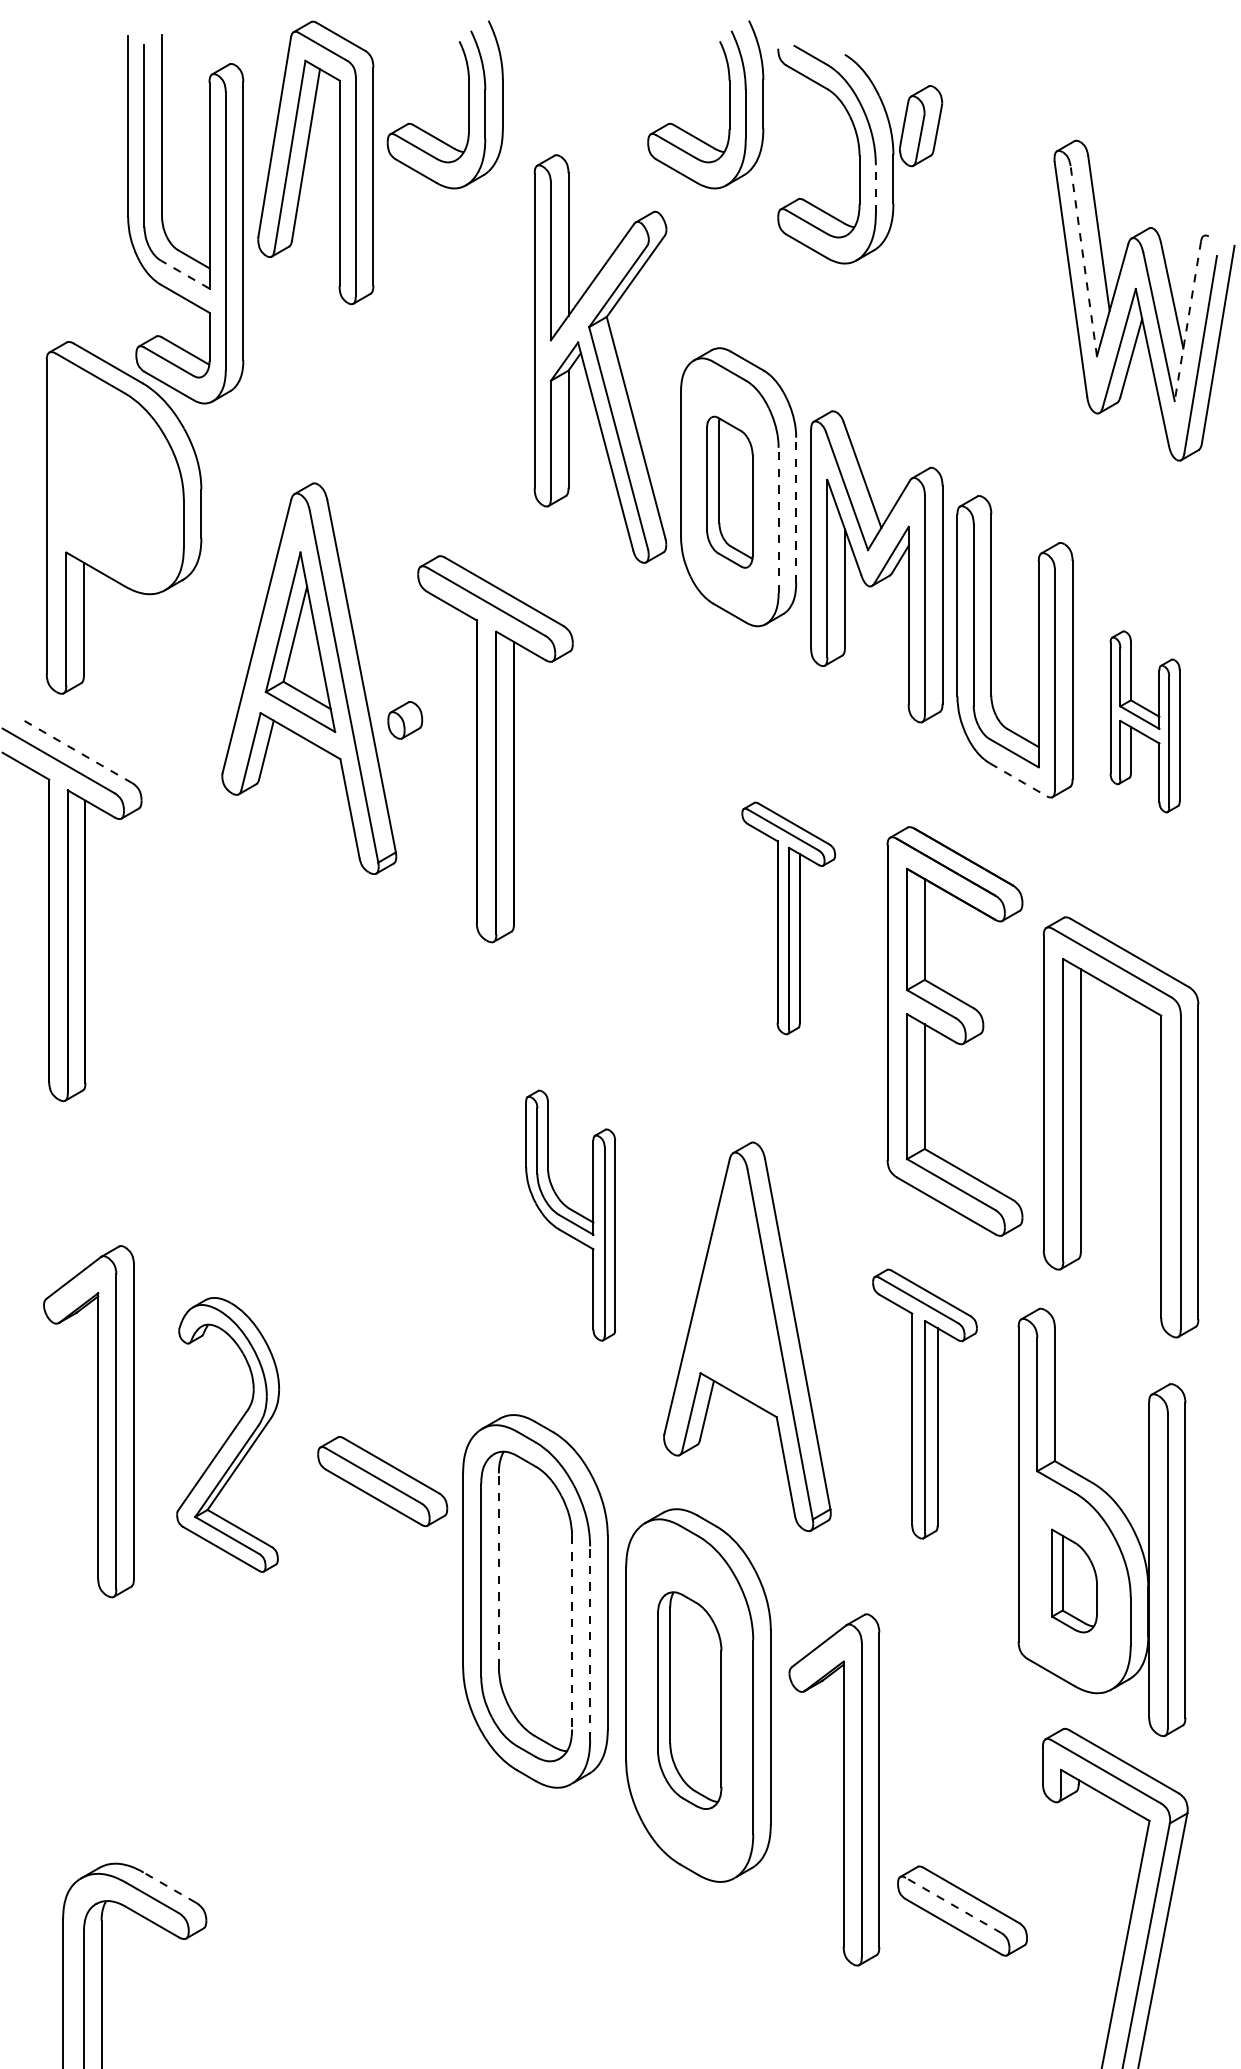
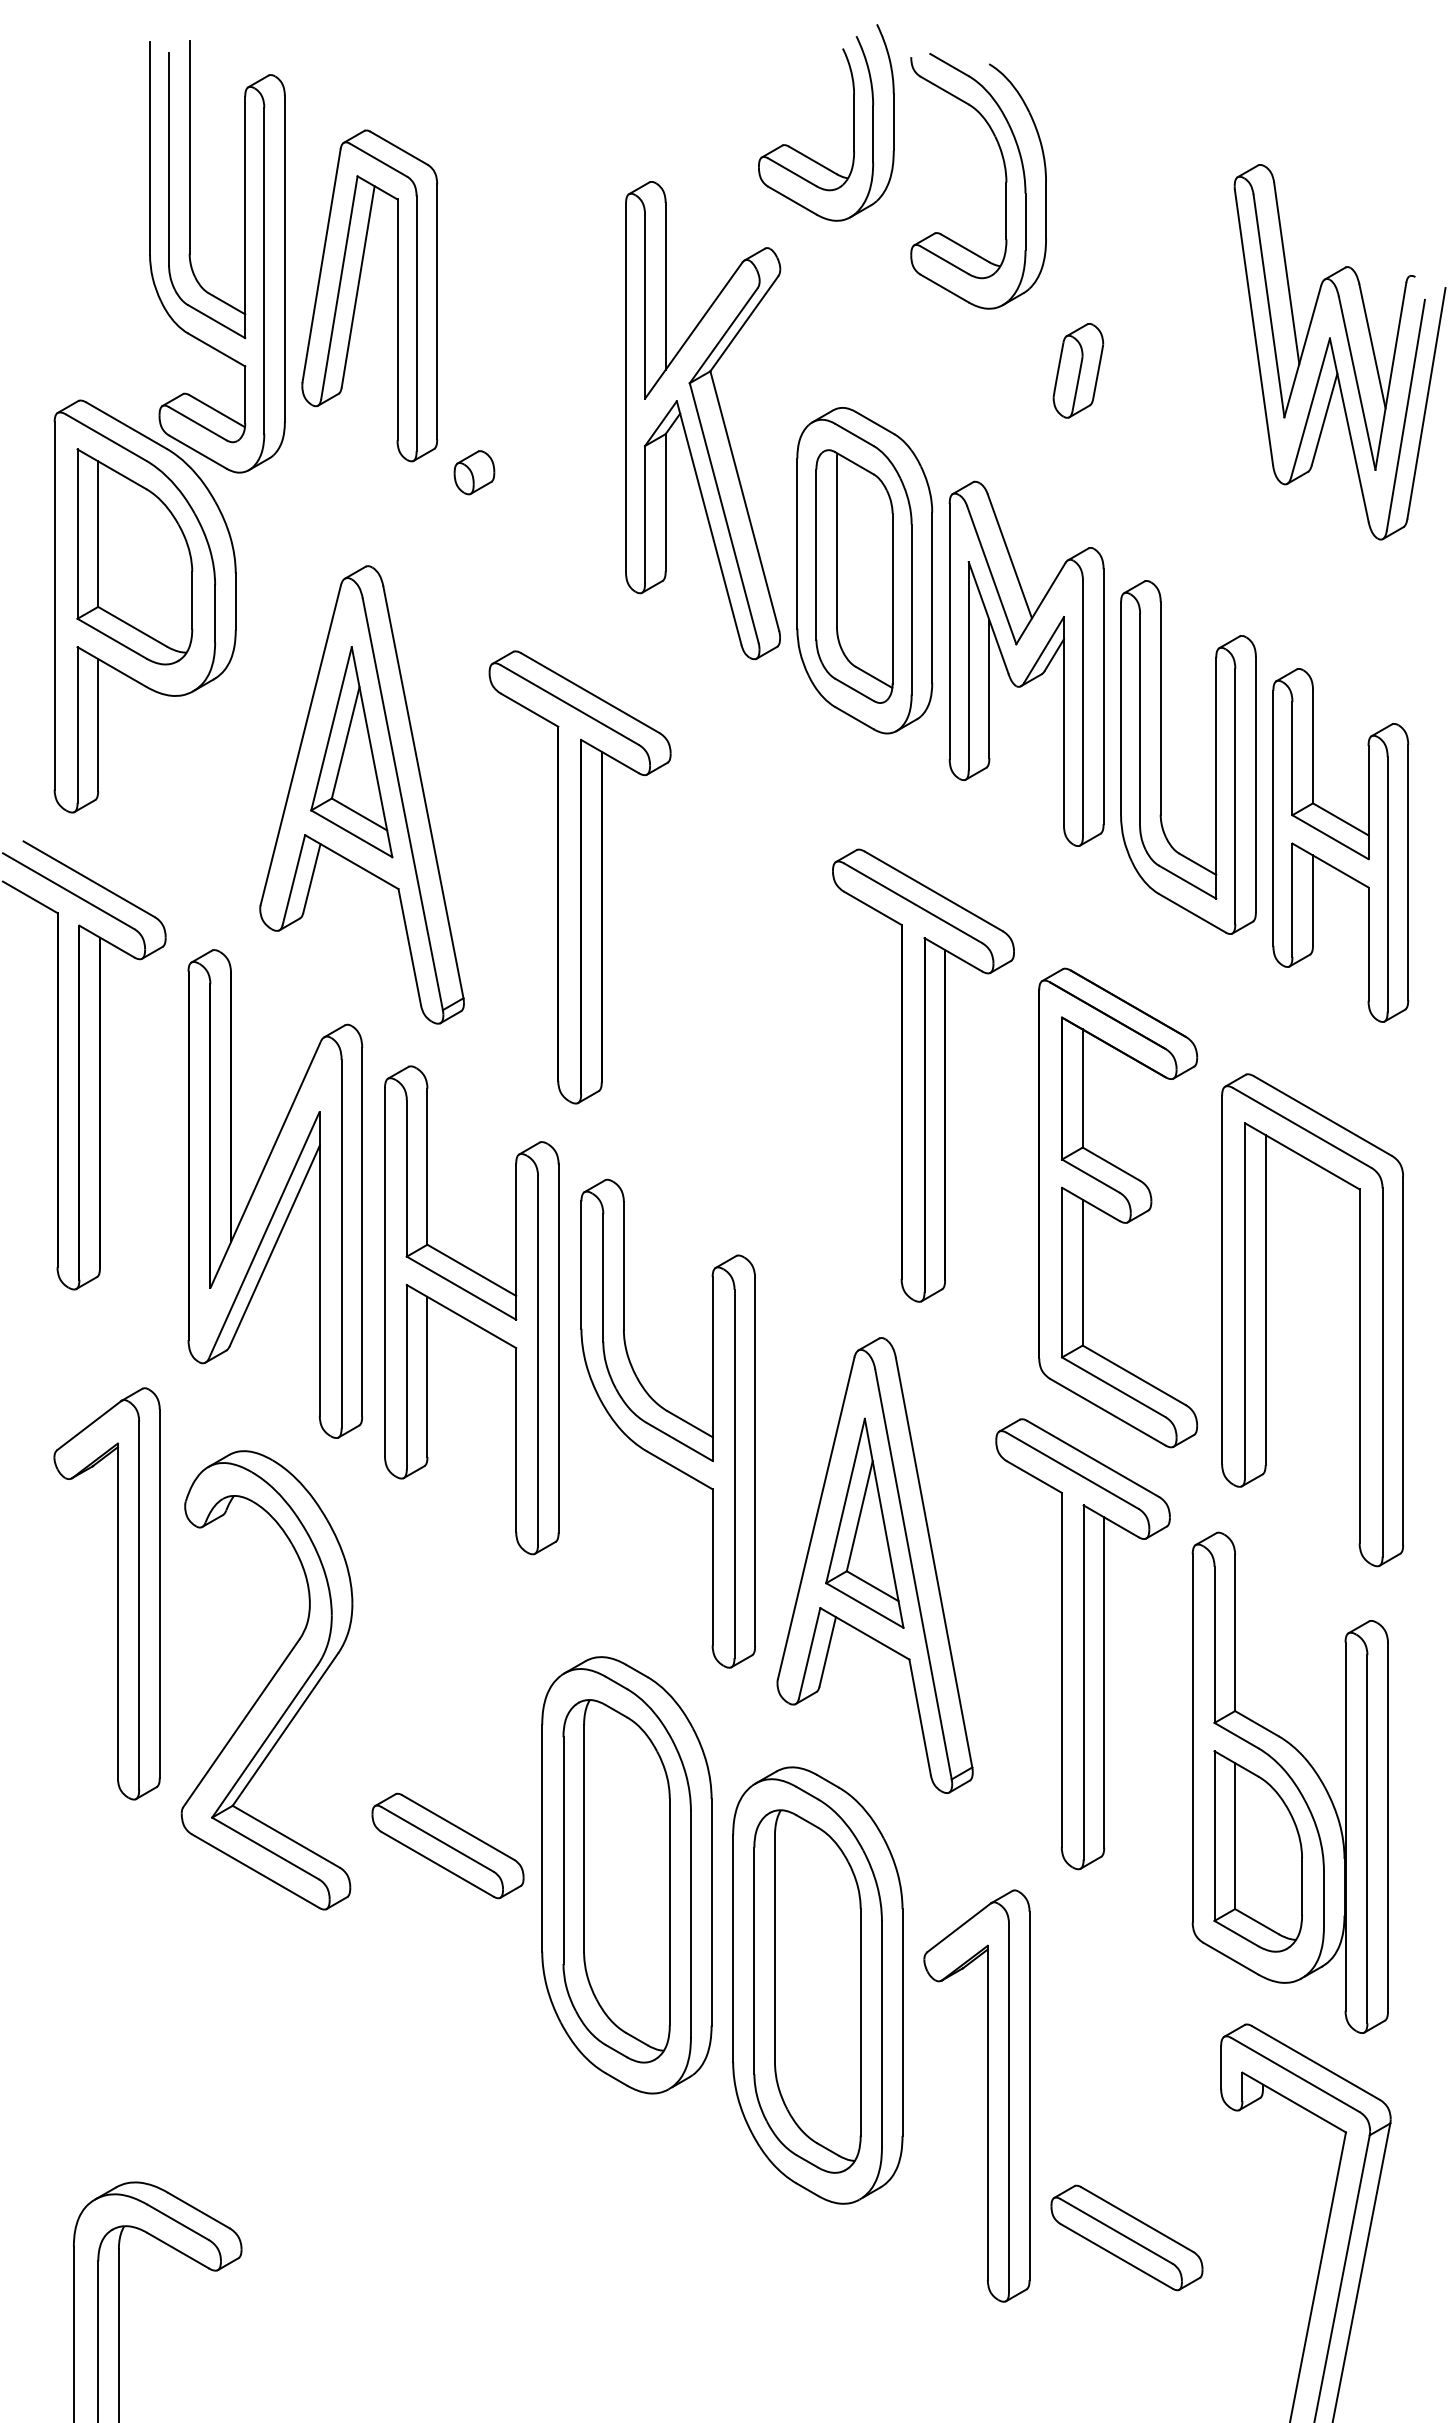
part: (468, 104) -> (548, 122), removed
part: (921, 125) -> (1078, 370), moved
part: (306, 160) -> (358, 292), moved
line: (875, 189) -> (1025, 221), dashed -> solid
line: (1083, 260) -> (1268, 305), dashed -> solid
line: (184, 274) -> (216, 321), dashed -> solid
line: (1187, 321) -> (1390, 376), dashed -> solid
part: (114, 475) -> (134, 556), added
part: (729, 492) -> (854, 576), size x1.43
line: (796, 510) -> (932, 597), dashed -> solid
line: (778, 520) -> (911, 609), dashed -> solid
part: (405, 720) -> (474, 472), moved
part: (1144, 721) -> (1340, 845), size x1.67
line: (76, 750) -> (89, 879), dashed -> solid
line: (1018, 780) -> (1192, 913), dashed -> solid
part: (788, 918) -> (923, 1075), size x1.67
part: (235, 1019) -> (275, 1193), added
part: (402, 1119) -> (471, 1310), added
part: (570, 1215) -> (667, 1423), size x1.67
part: (738, 1300) -> (864, 1522), added
part: (924, 1404) -> (1082, 1644), size x1.43
part: (97, 1421) -> (117, 1593), moved
part: (227, 1435) -> (266, 1680), size x1.43
part: (382, 1481) -> (447, 1845), moved
line: (499, 1569) -> (584, 1838), dashed -> solid
part: (1073, 1581) -> (1257, 1851), size x1.67
line: (571, 1633) -> (669, 1912), dashed -> solid
line: (589, 1642) -> (690, 1923), dashed -> solid
part: (689, 1700) -> (807, 1991), size x1.43
line: (169, 1887) -> (198, 2210), dashed -> solid
line: (953, 1905) -> (1116, 2231), dashed -> solid

